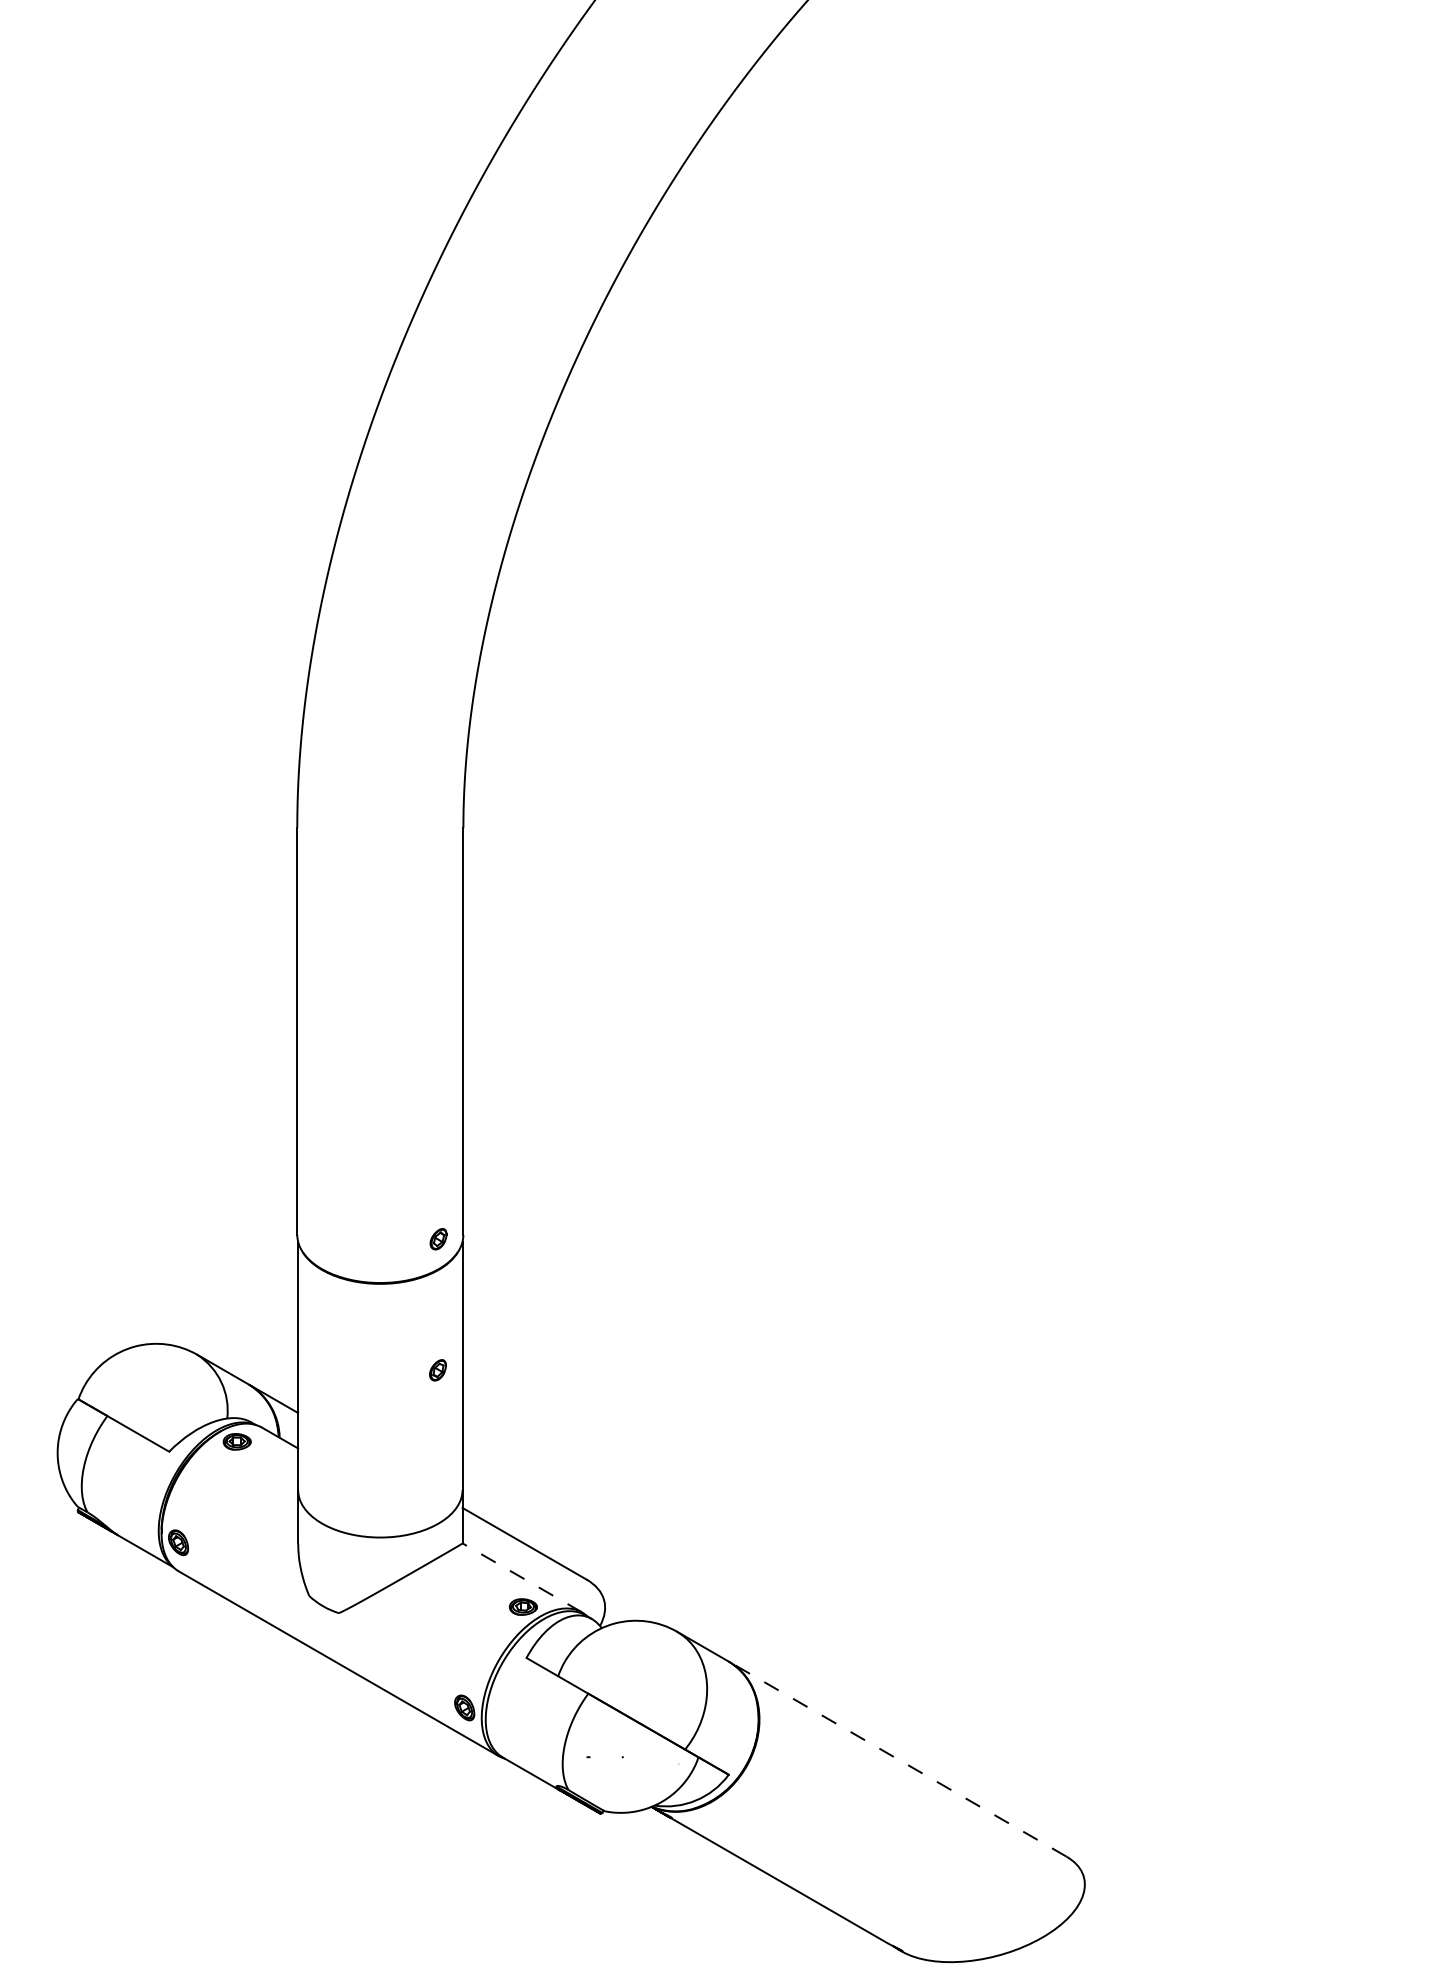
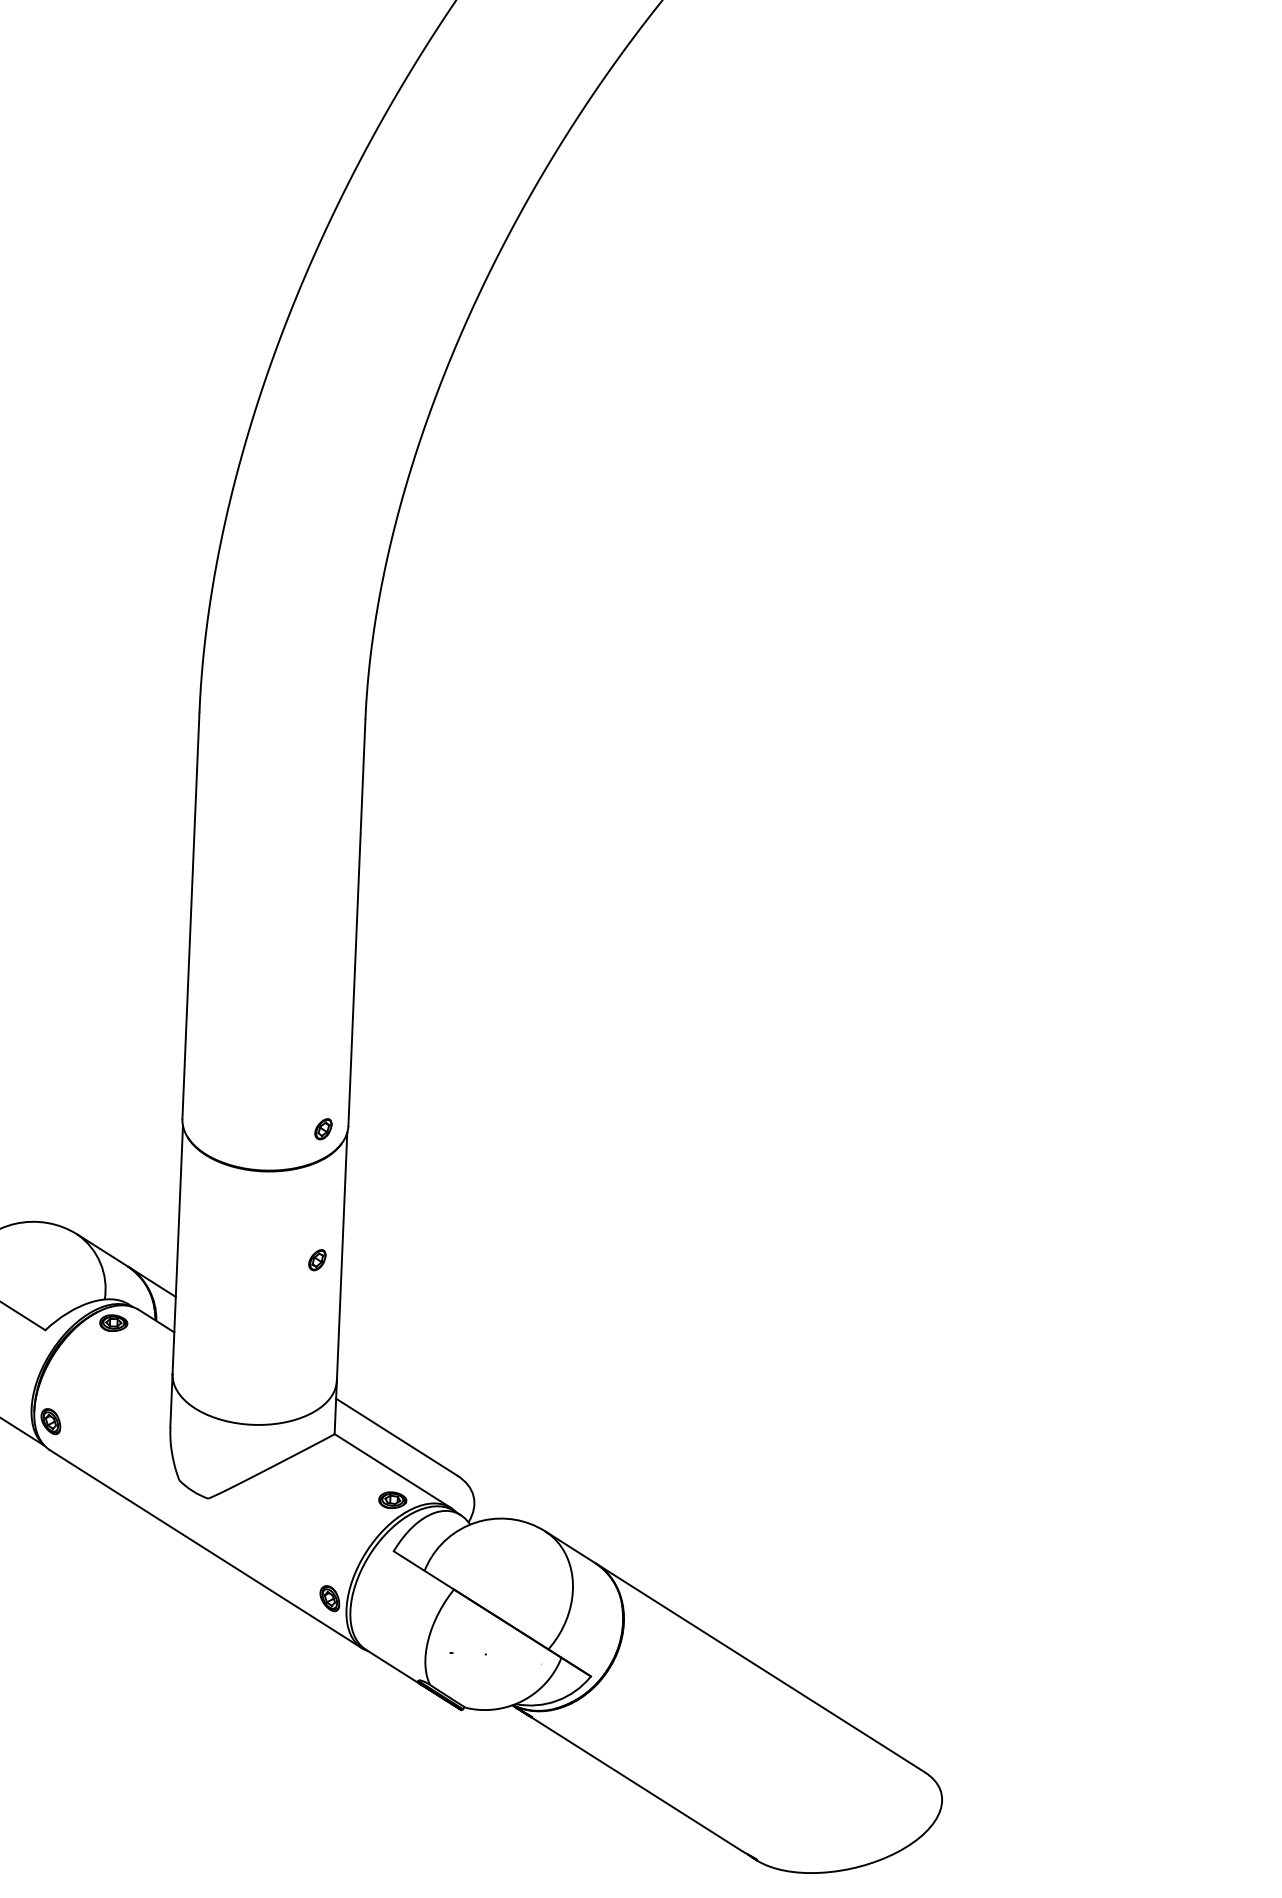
line: (522, 1577) -> (393, 1470), dashed -> solid
line: (897, 1759) -> (760, 1668), dashed -> solid

